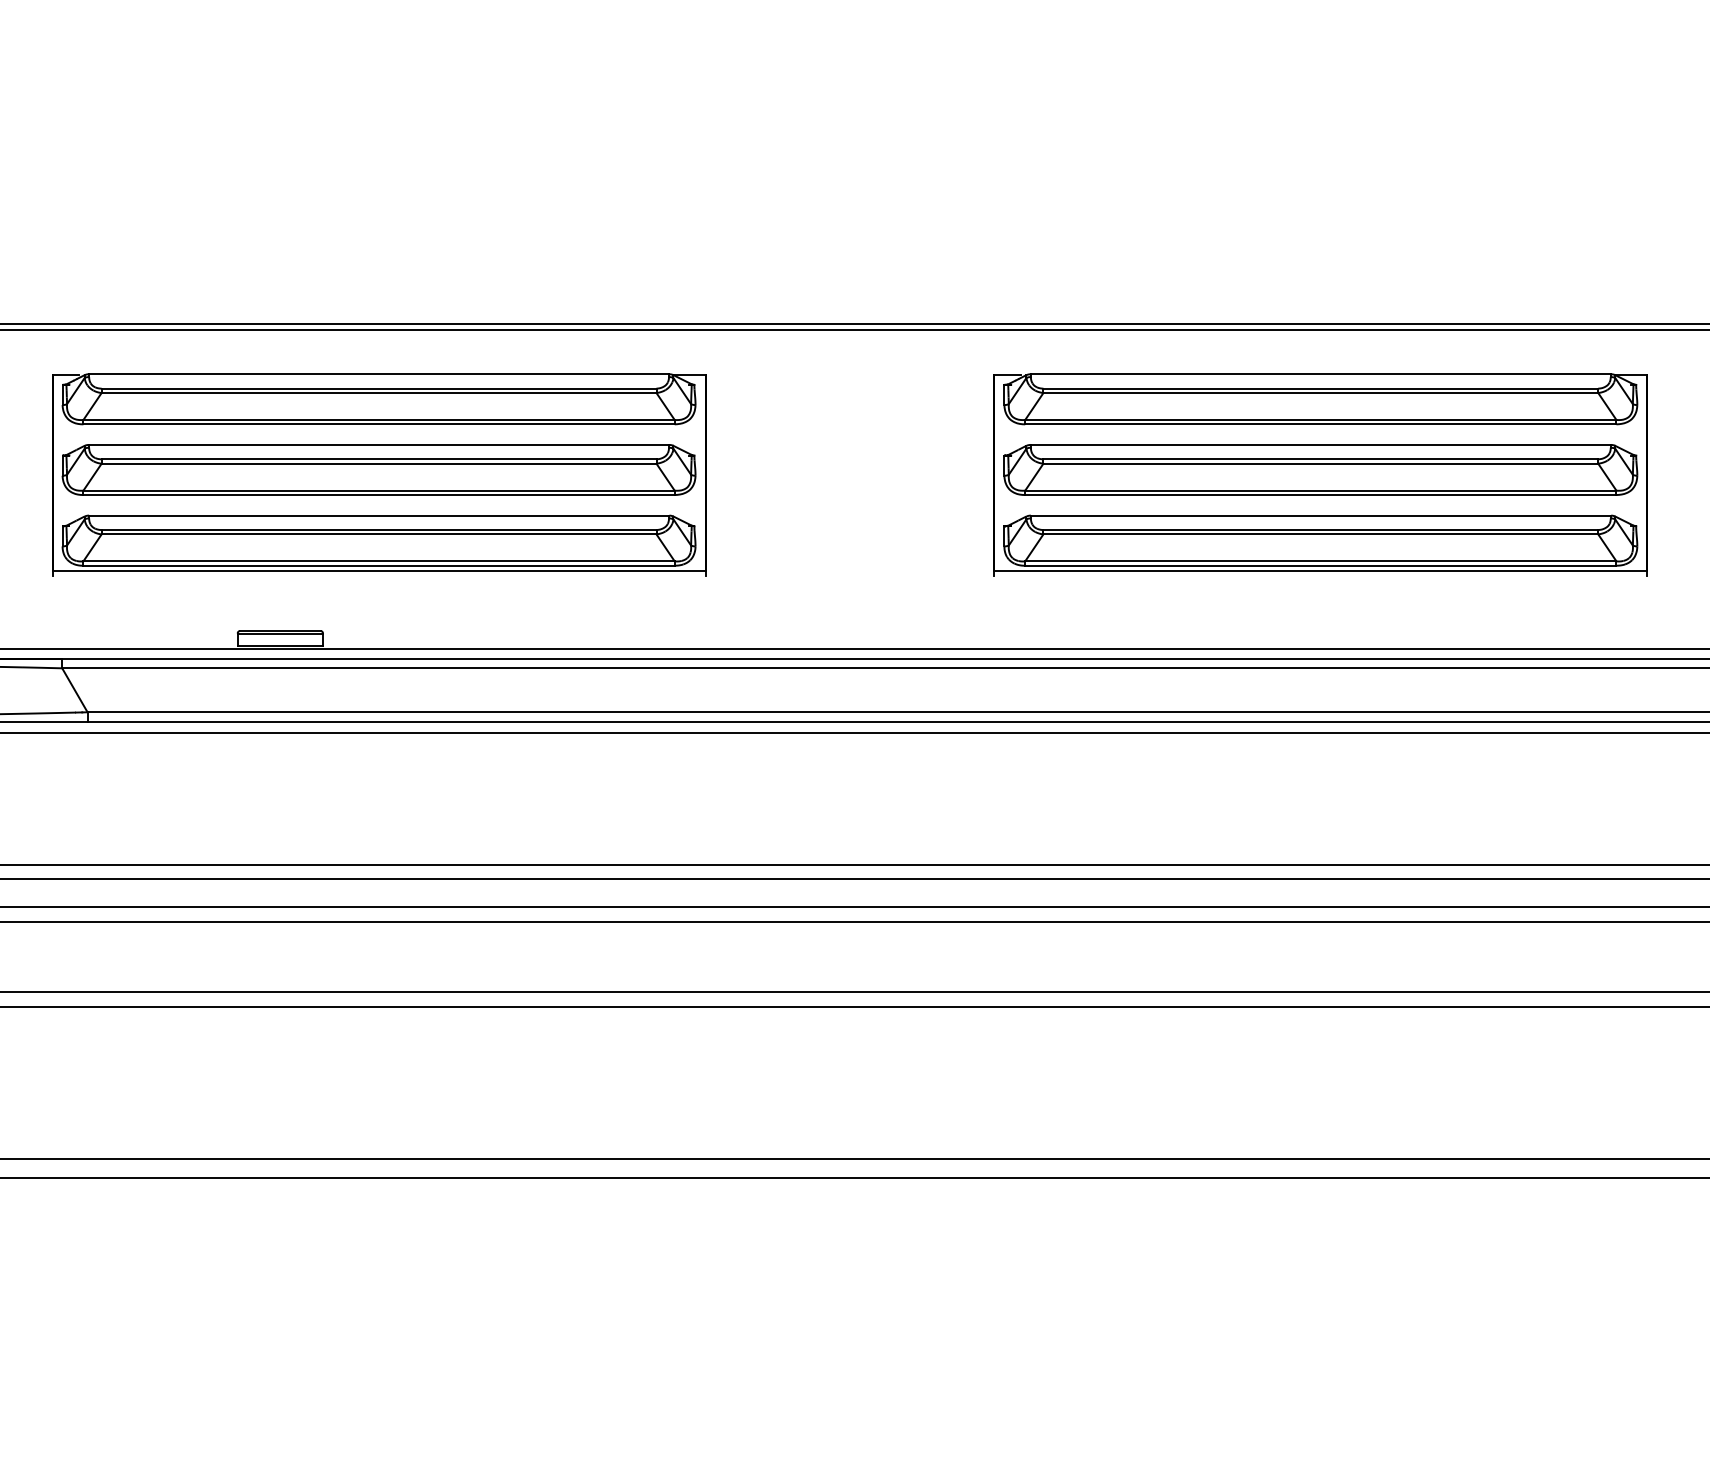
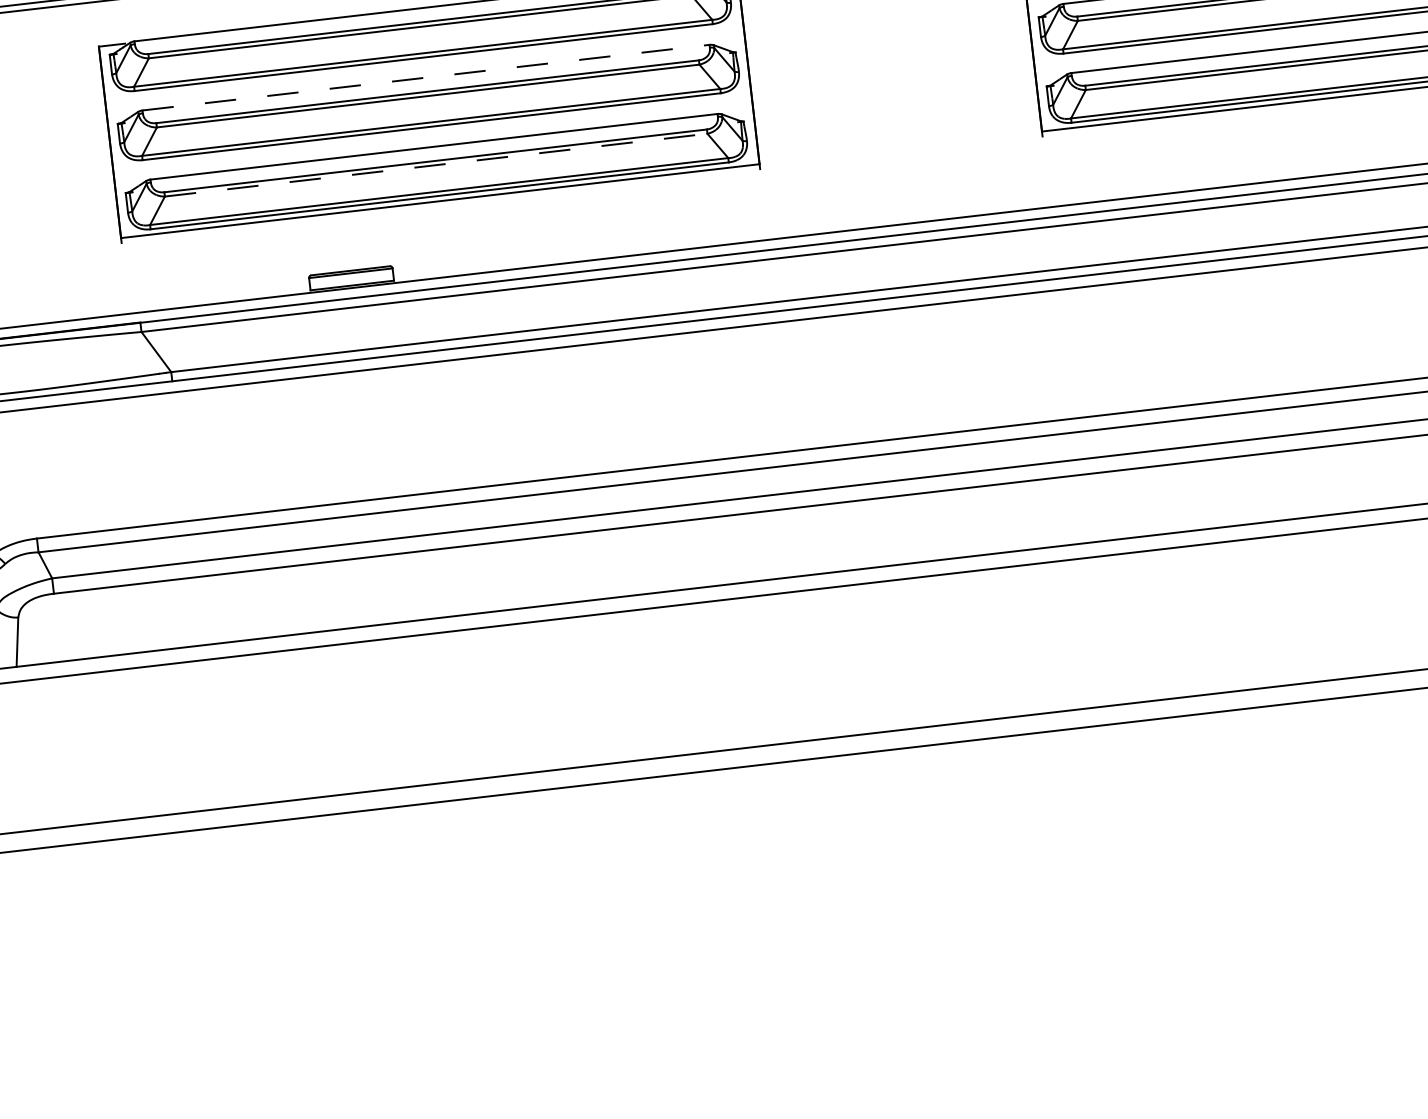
line: (379, 444) -> (426, 77), solid -> dashed
line: (379, 534) -> (436, 165), solid -> dashed

